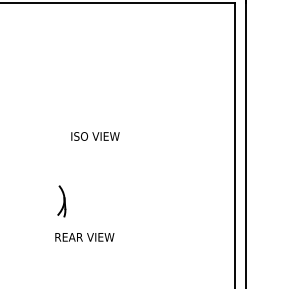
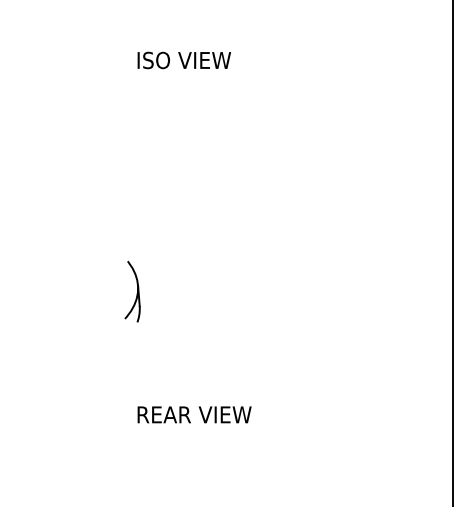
text: (95, 136) -> (184, 60), moved
part: (61, 201) -> (132, 291), moved
text: (84, 237) -> (193, 415), moved

